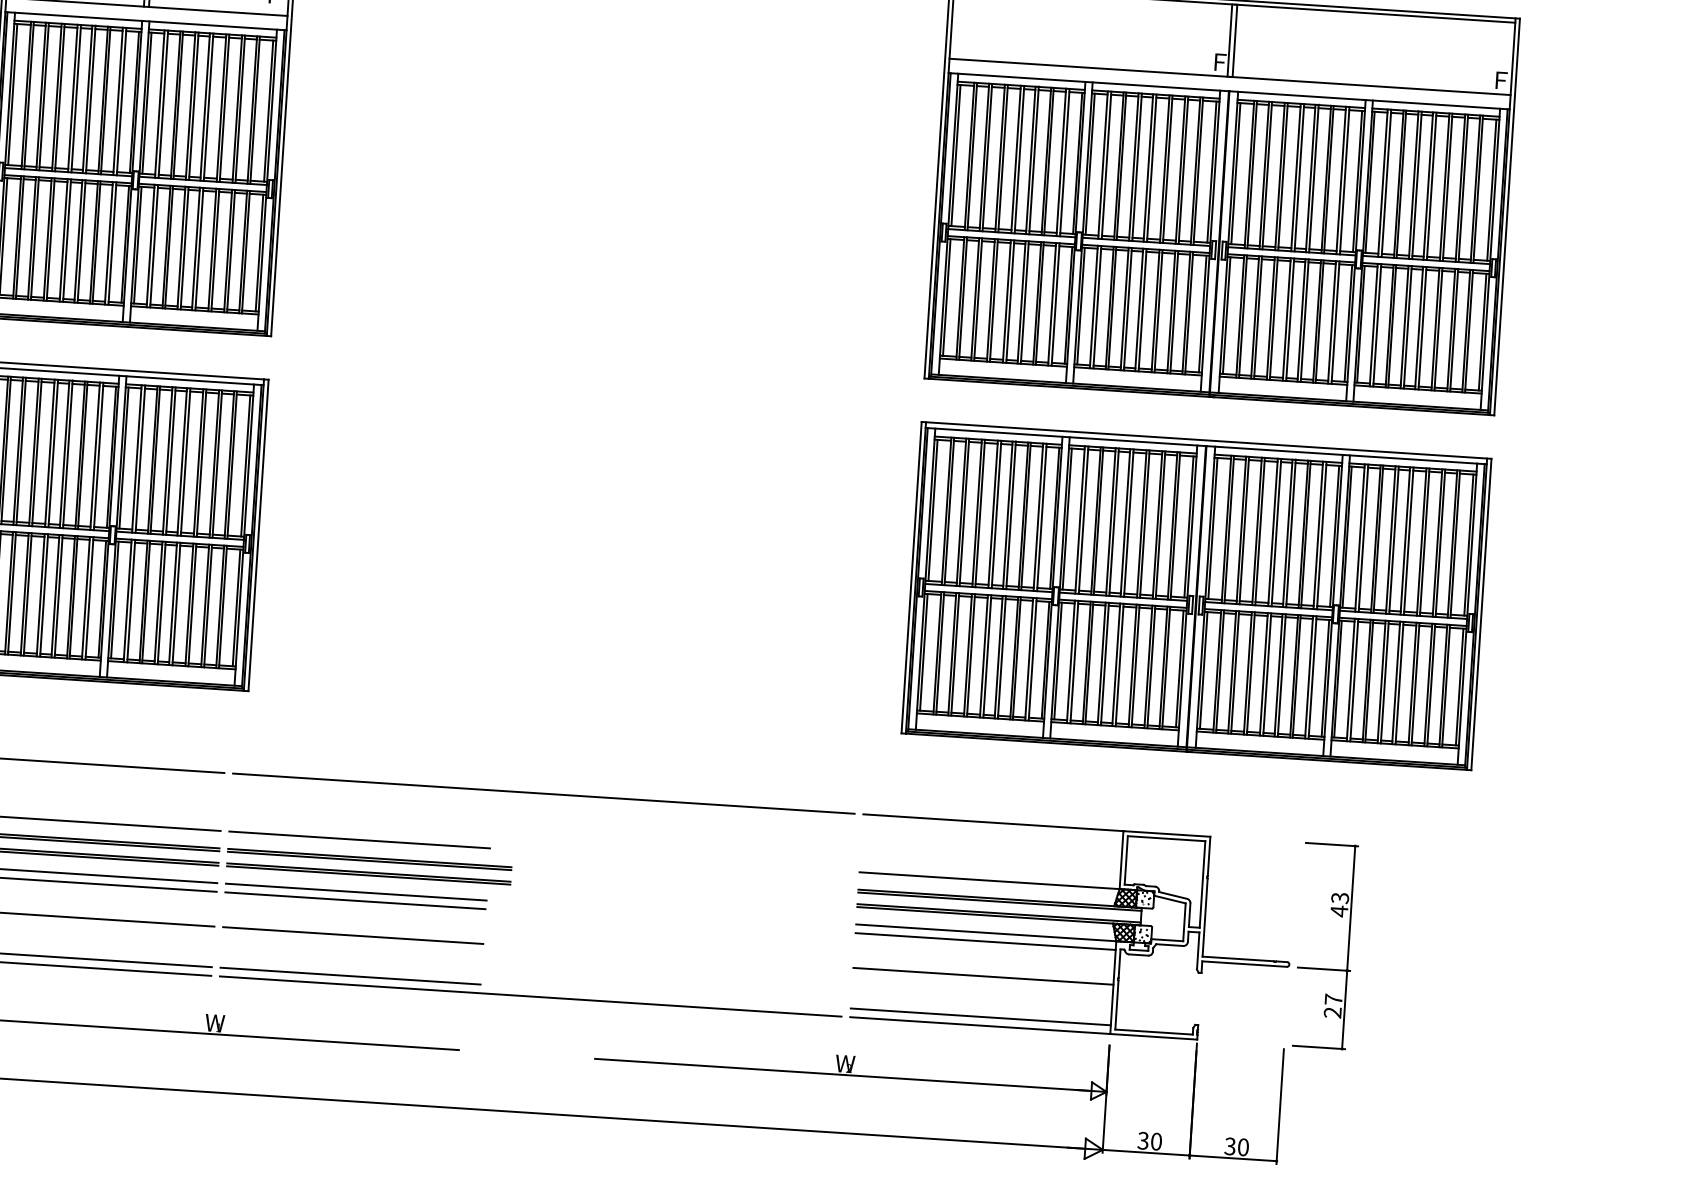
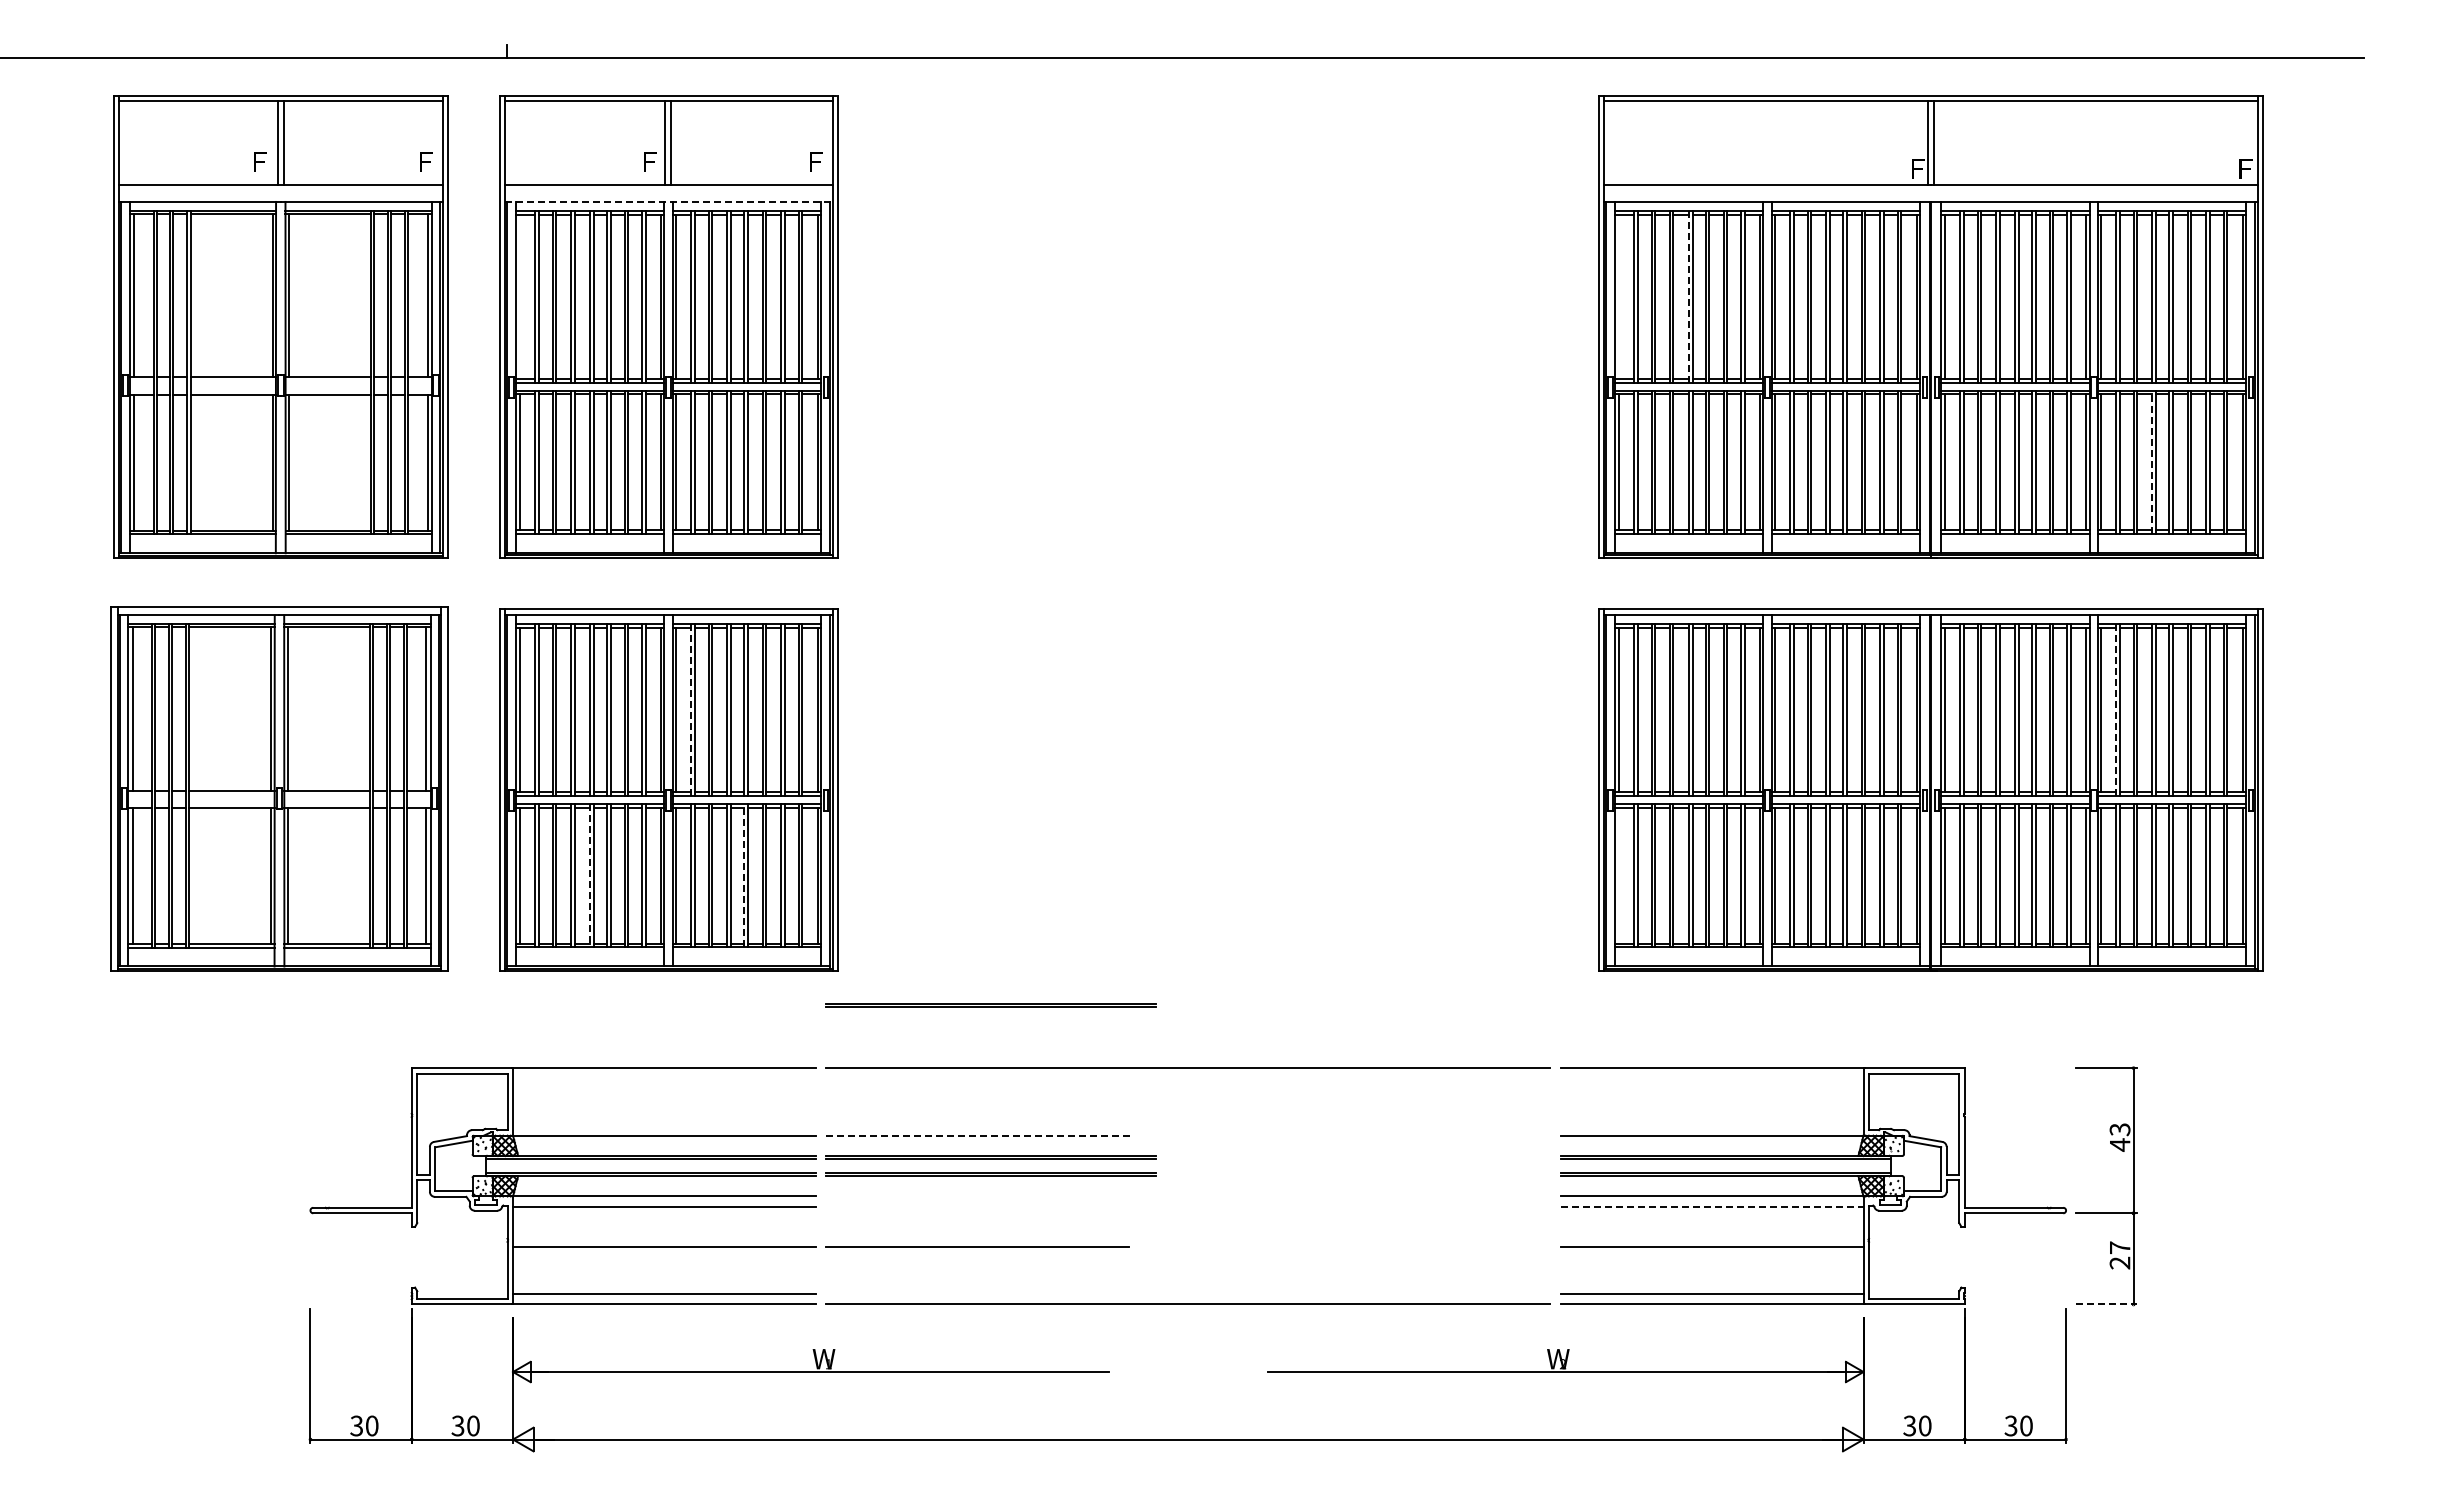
line: (145, 20) -> (668, 201), solid -> dashed
line: (12, 94) -> (519, 296), removed
line: (955, 155) -> (1618, 296), removed
line: (1016, 159) -> (1688, 296), solid -> dashed
line: (1404, 326) -> (2151, 461), solid -> dashed
line: (136, 459) -> (690, 710), solid -> dashed
line: (1359, 538) -> (2115, 710), solid -> dashed
line: (40, 595) -> (589, 876), solid -> dashed
line: (172, 603) -> (743, 875), solid -> dashed
line: (923, 652) -> (1618, 875), removed
line: (377, 728) -> (990, 1004), added
line: (360, 839) -> (978, 1135), solid -> dashed
line: (355, 892) -> (977, 1196), removed
line: (355, 900) -> (977, 1206), removed
line: (986, 941) -> (1712, 1206), solid -> dashed
line: (350, 976) -> (977, 1294), removed
line: (1319, 1047) -> (2107, 1304), solid -> dashed

